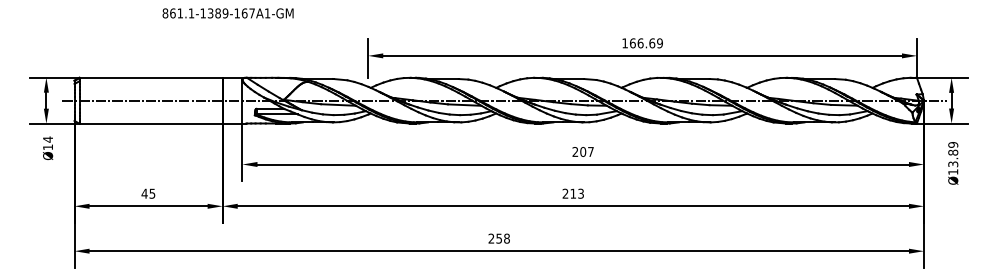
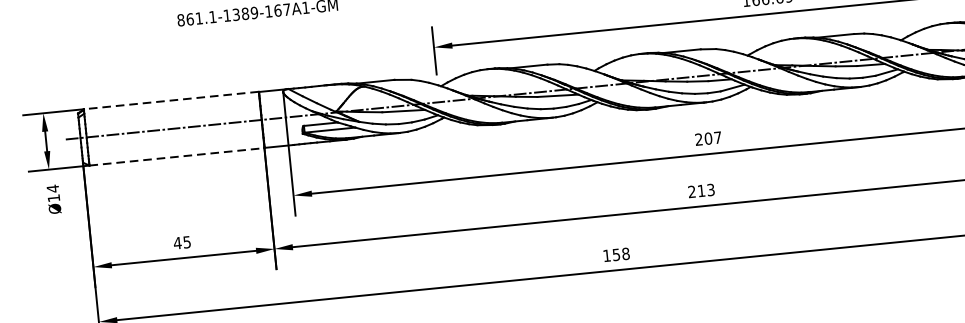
line: (151, 77) -> (171, 100), solid -> dashed
line: (151, 123) -> (177, 156), solid -> dashed
text: (491, 238) -> (606, 255), 258 -> 158

